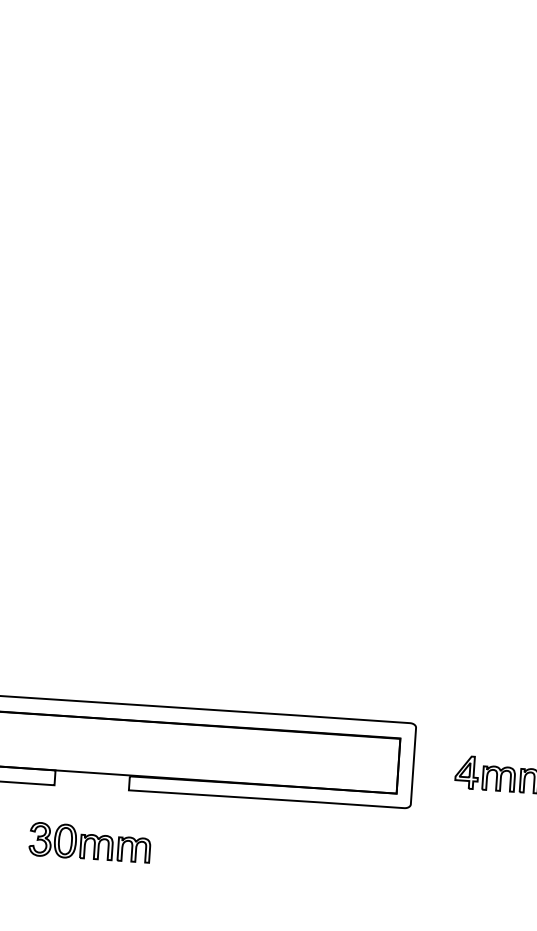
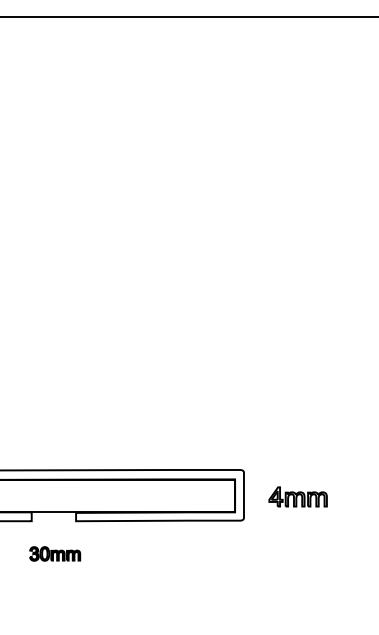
part: (89, 841) -> (54, 553), size x0.7

